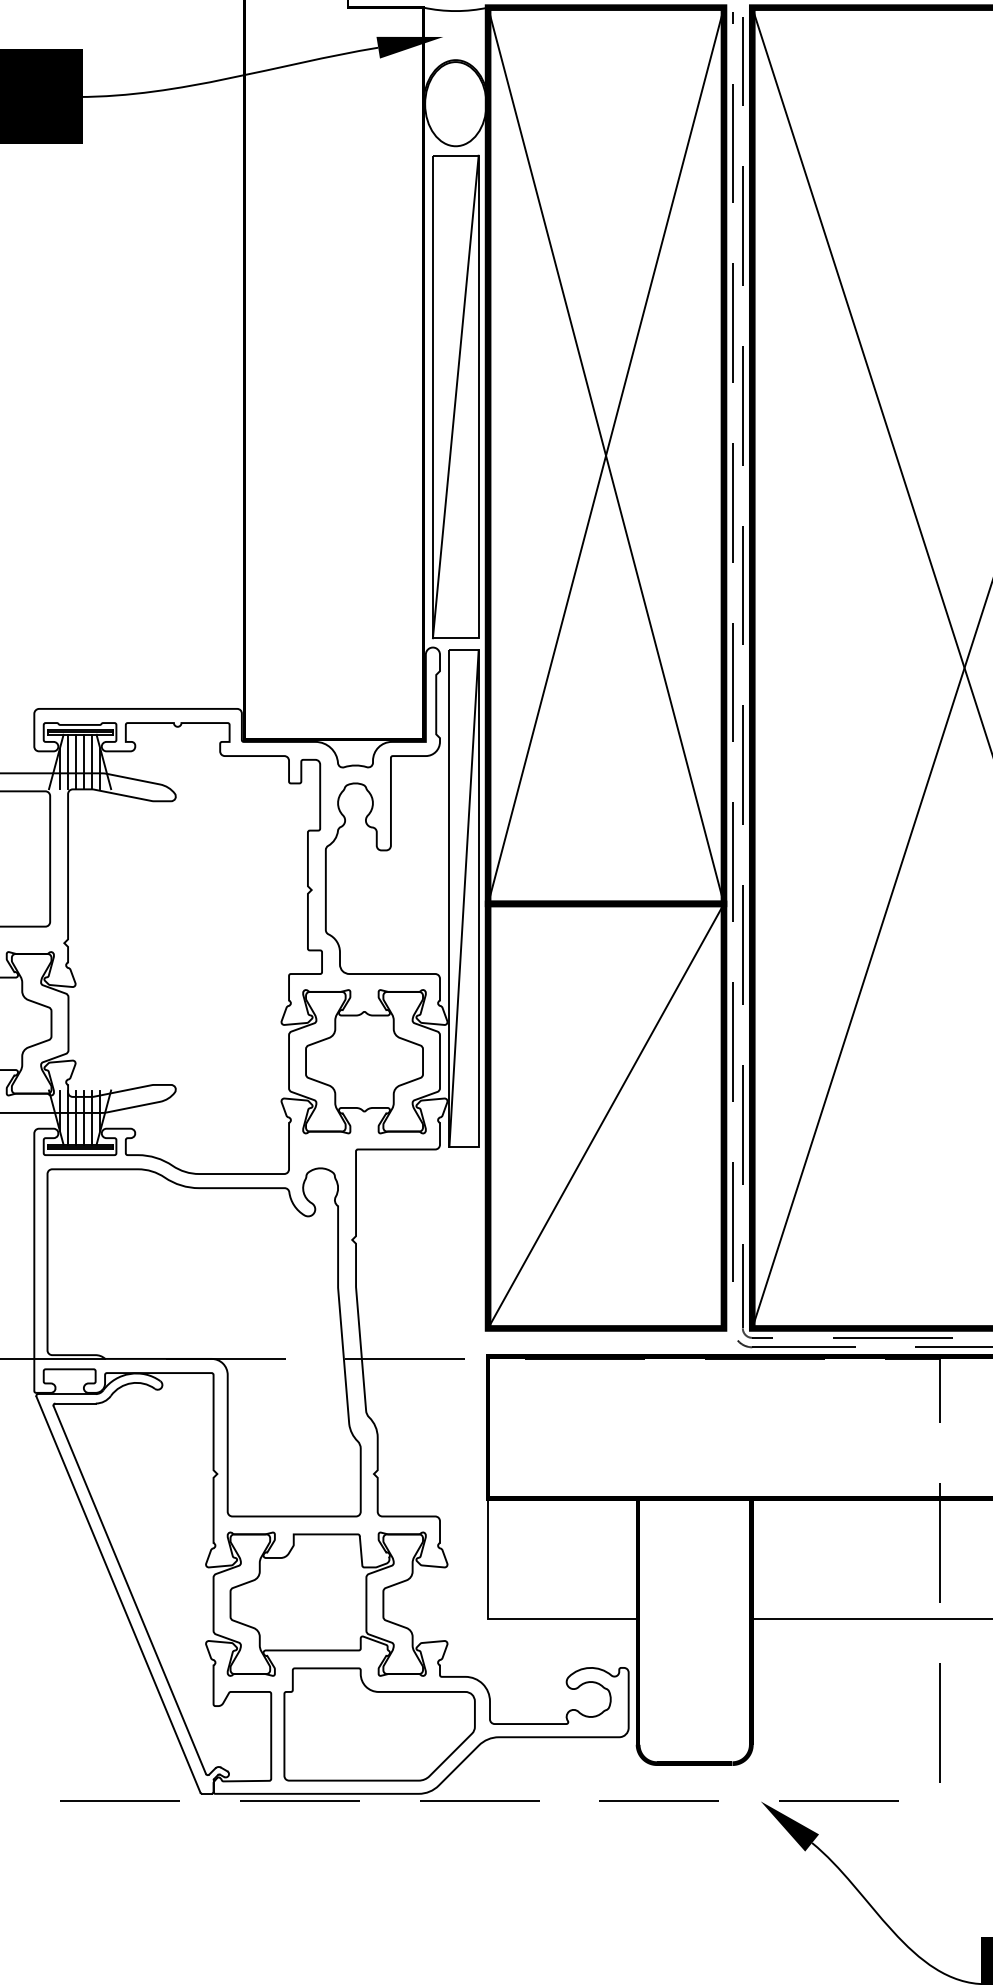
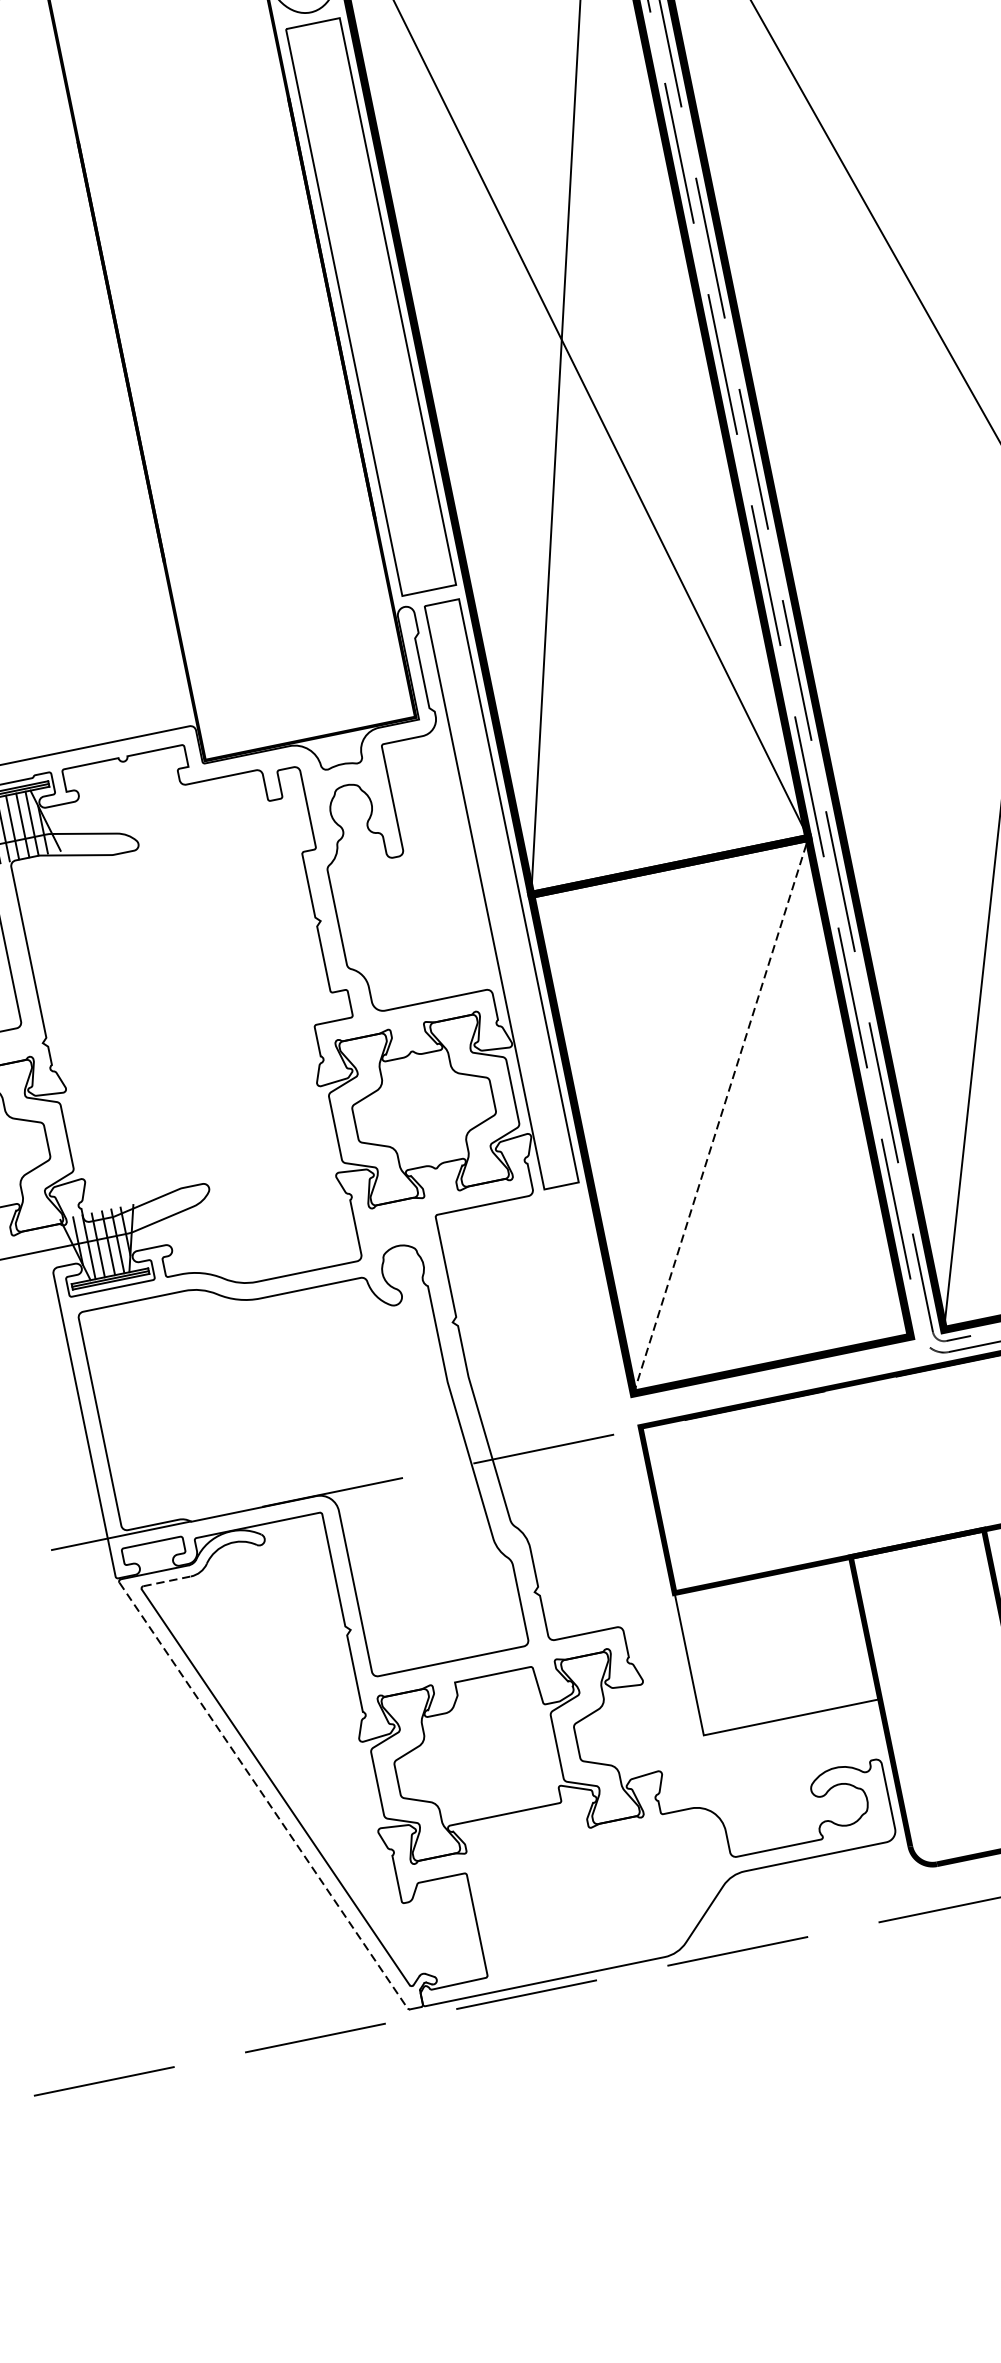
line: (455, 396) -> (370, 306), removed
line: (463, 898) -> (501, 894), removed
line: (606, 1116) -> (721, 1116), solid -> dashed
line: (76, 1403) -> (168, 1581), solid -> dashed
line: (118, 1595) -> (263, 1796), solid -> dashed
part: (379, 1724) -> (601, 1885), removed

